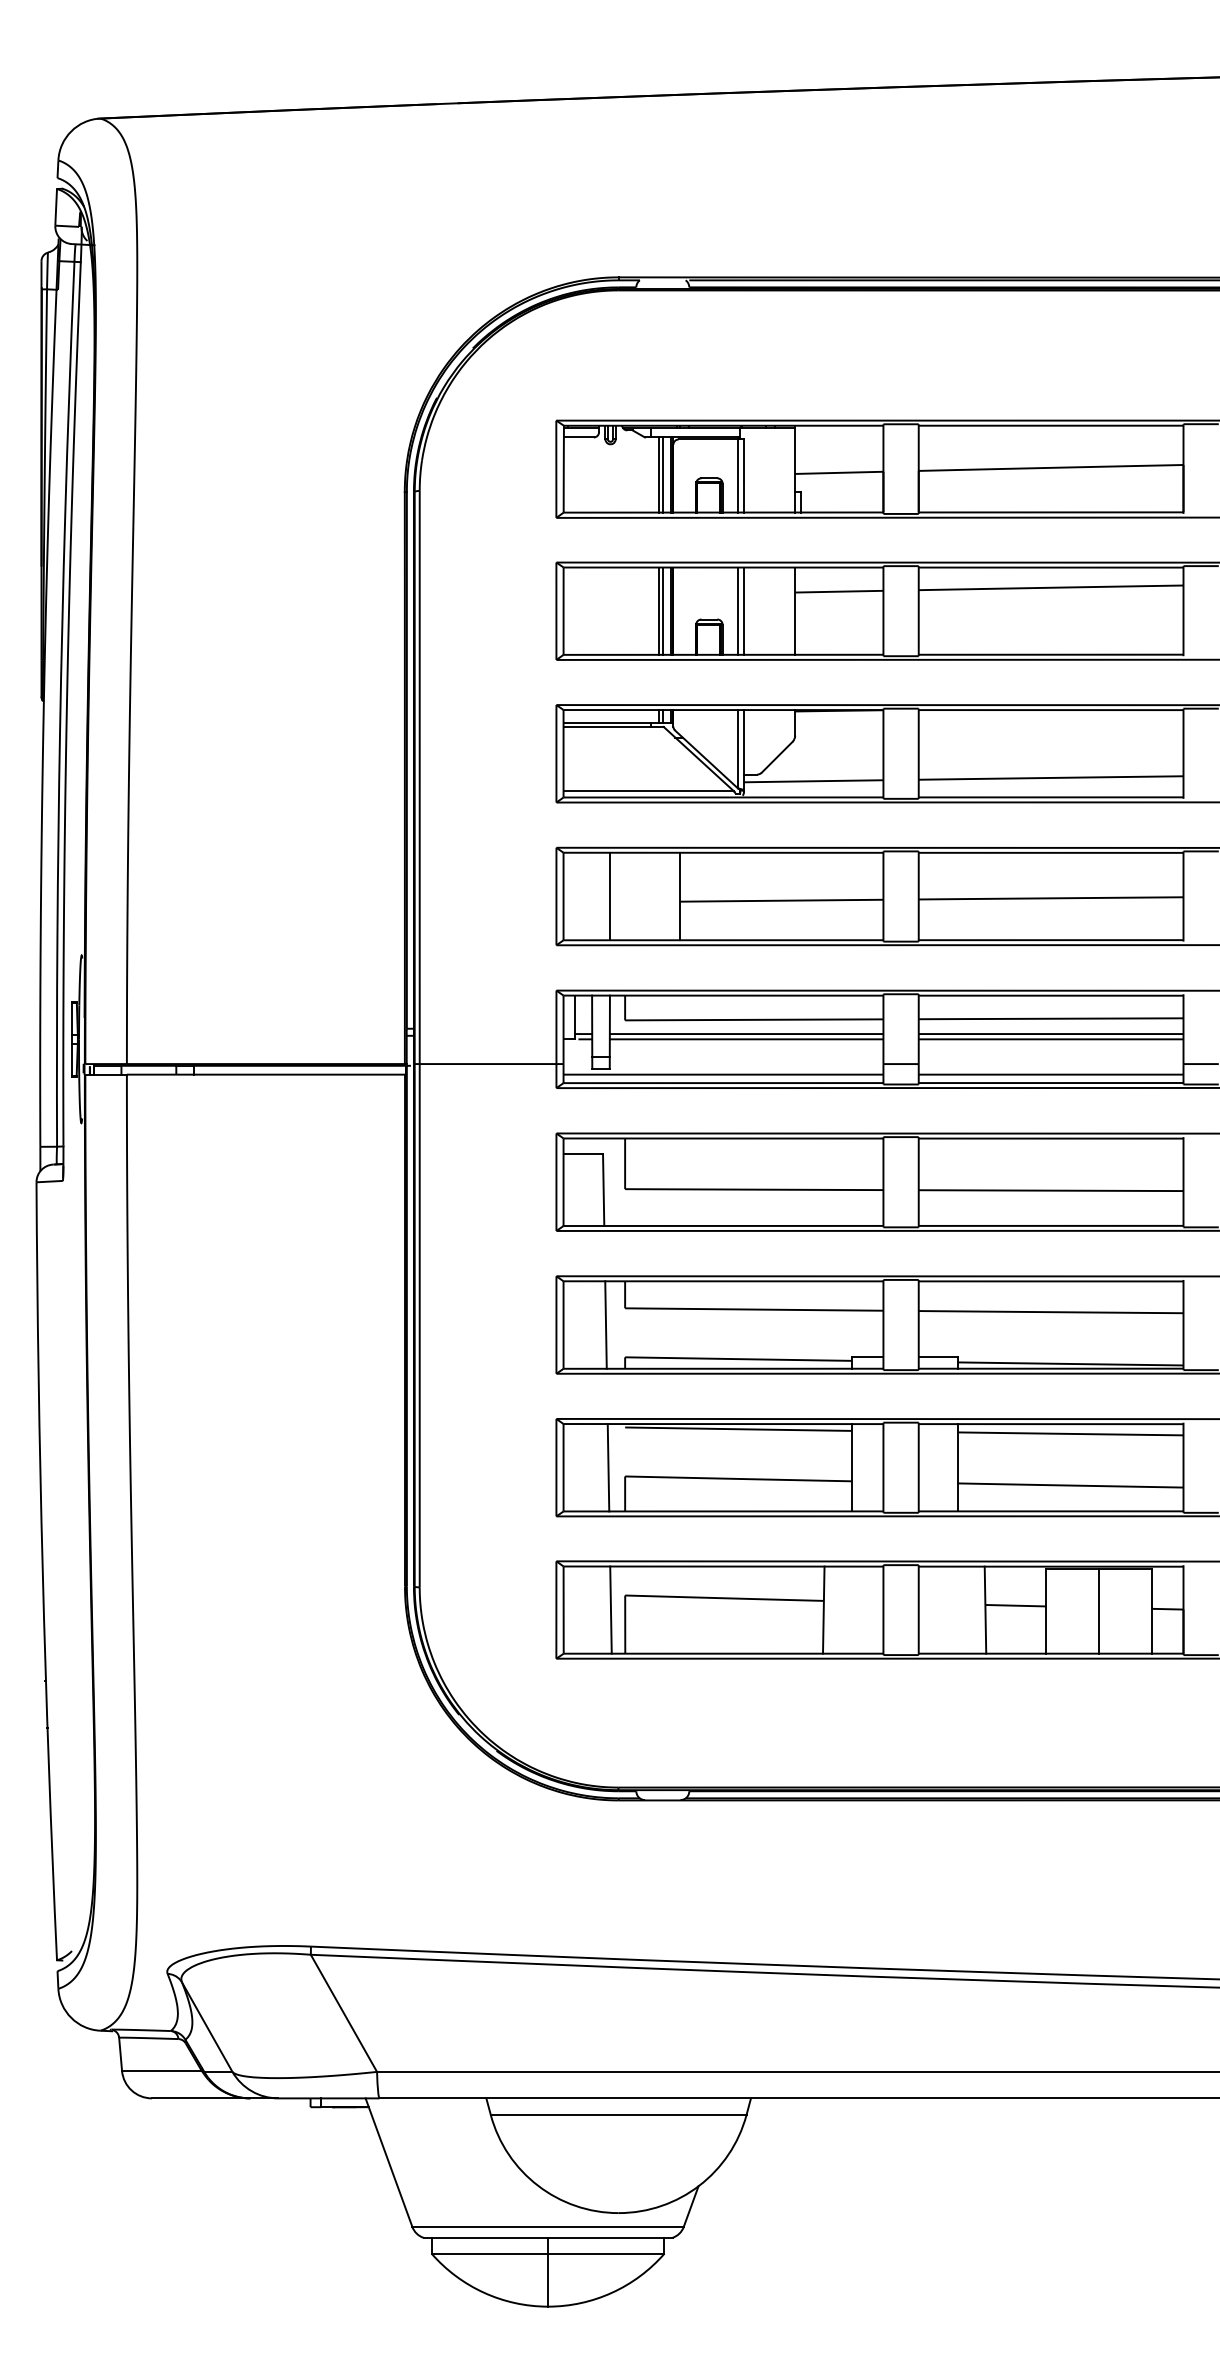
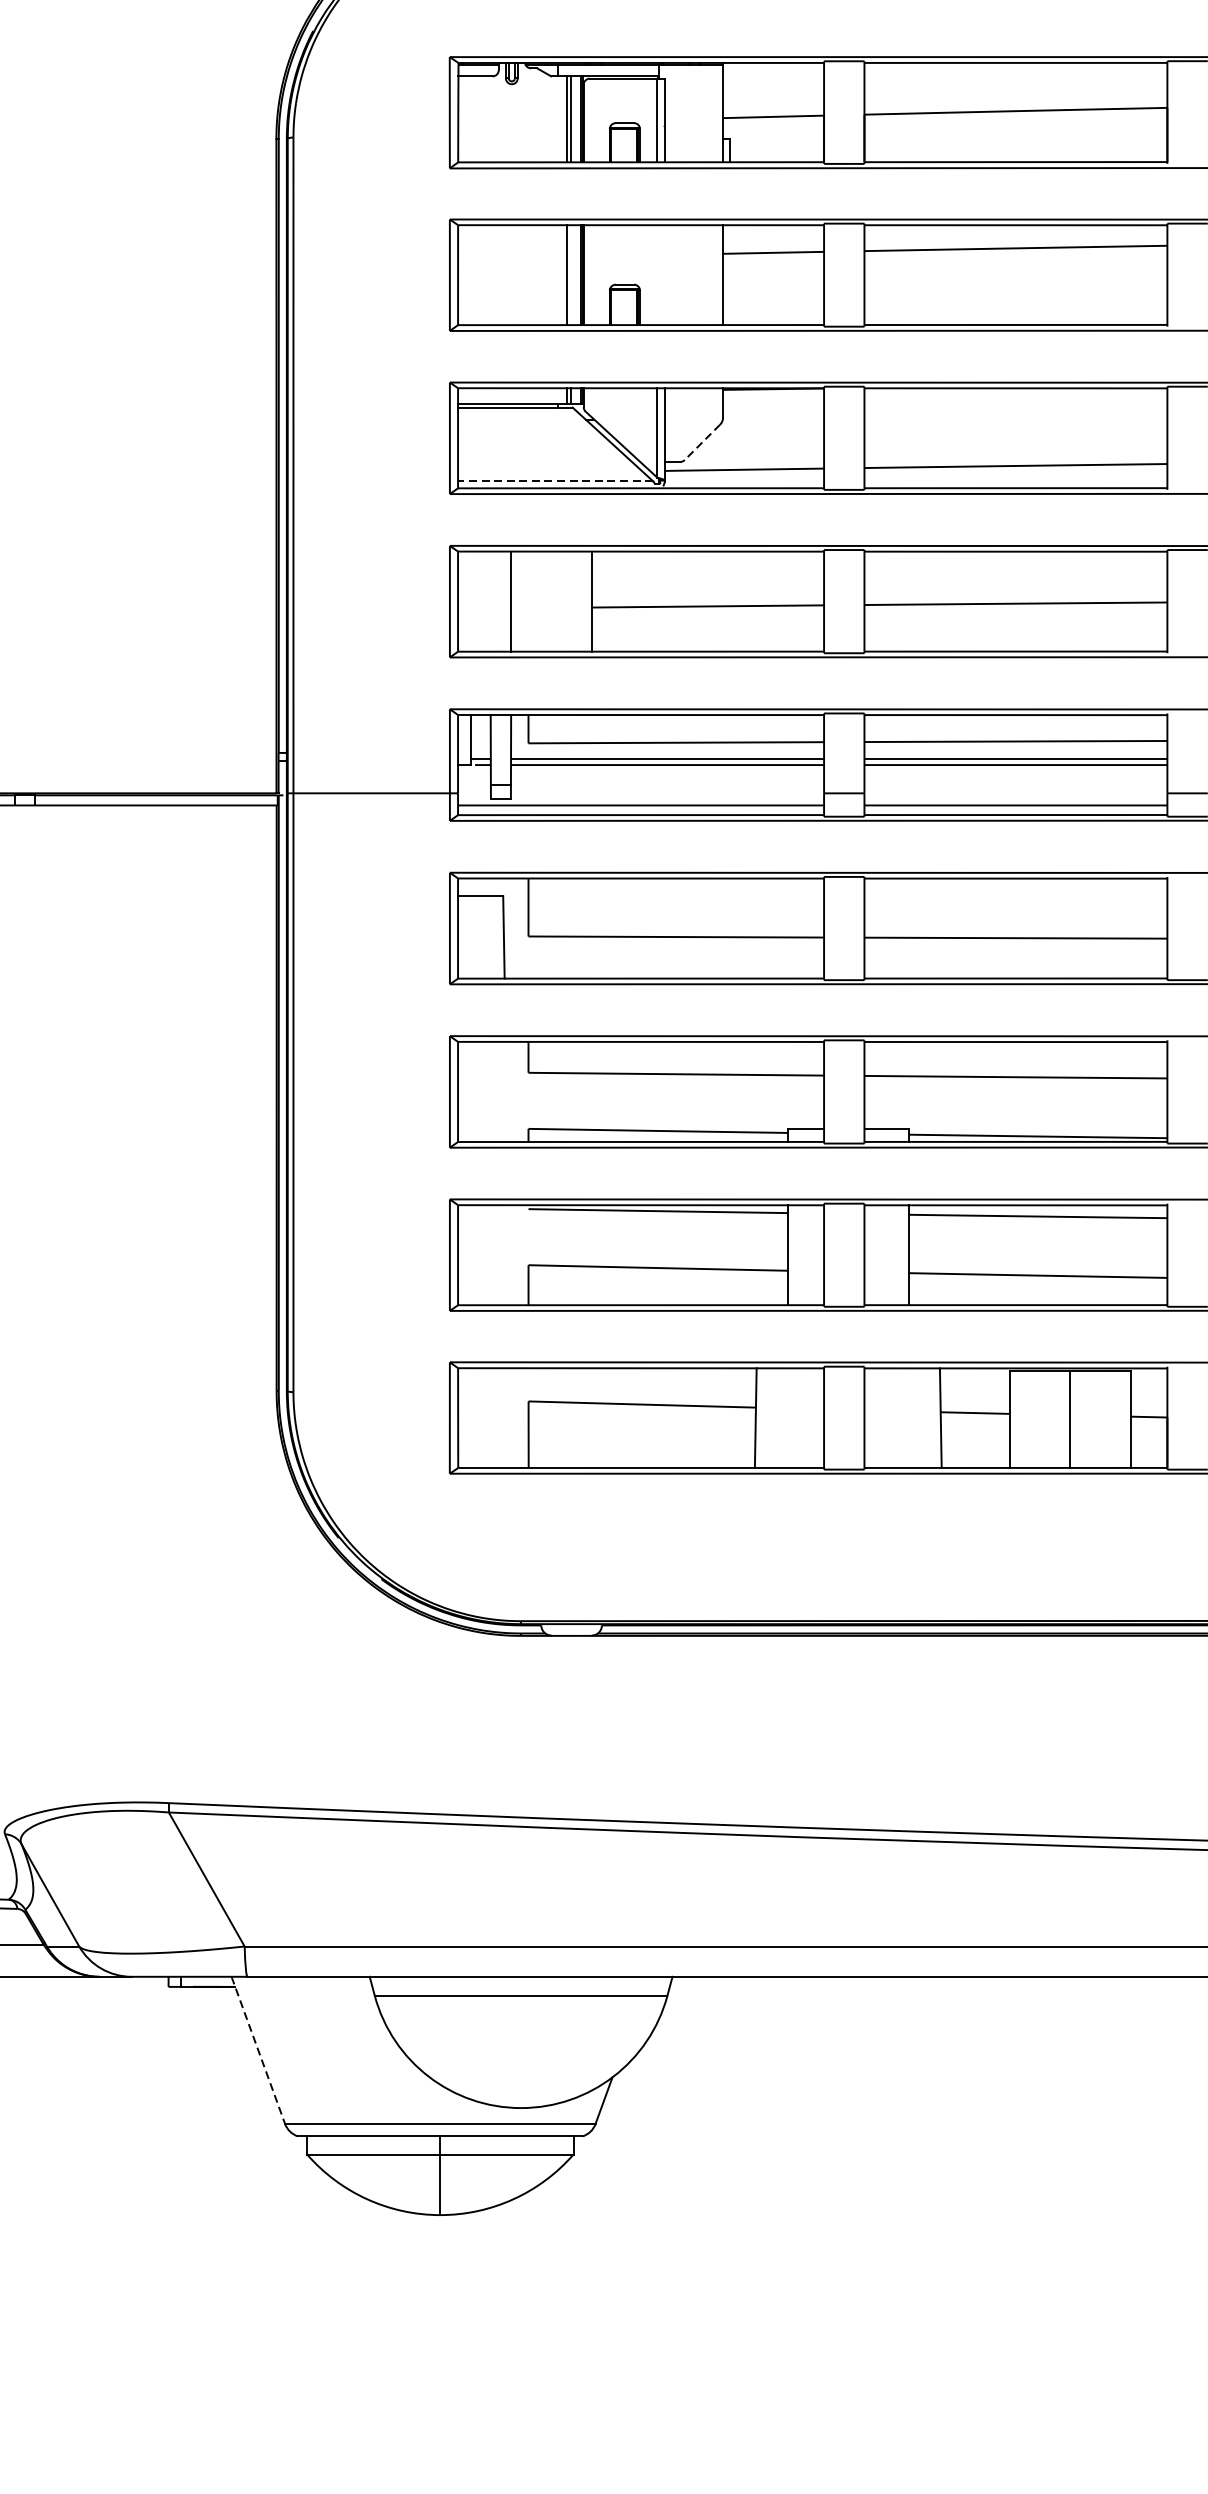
line: (662, 610) -> (571, 274), removed
line: (737, 610) -> (657, 274), removed
line: (744, 610) -> (665, 274), removed
line: (777, 757) -> (702, 442), solid -> dashed
line: (648, 791) -> (555, 481), solid -> dashed
line: (605, 1324) -> (506, 1091), removed
line: (608, 1467) -> (509, 1254), removed
line: (610, 1609) -> (511, 1417), removed
line: (389, 2163) -> (258, 2051), solid -> dashed

